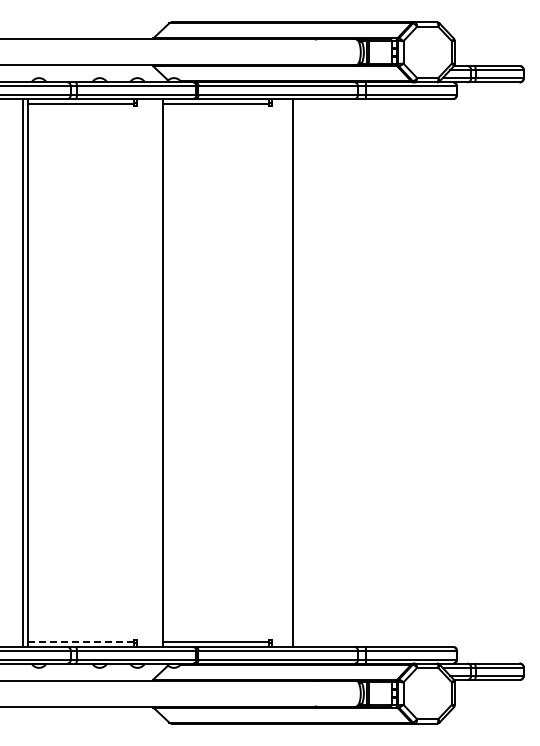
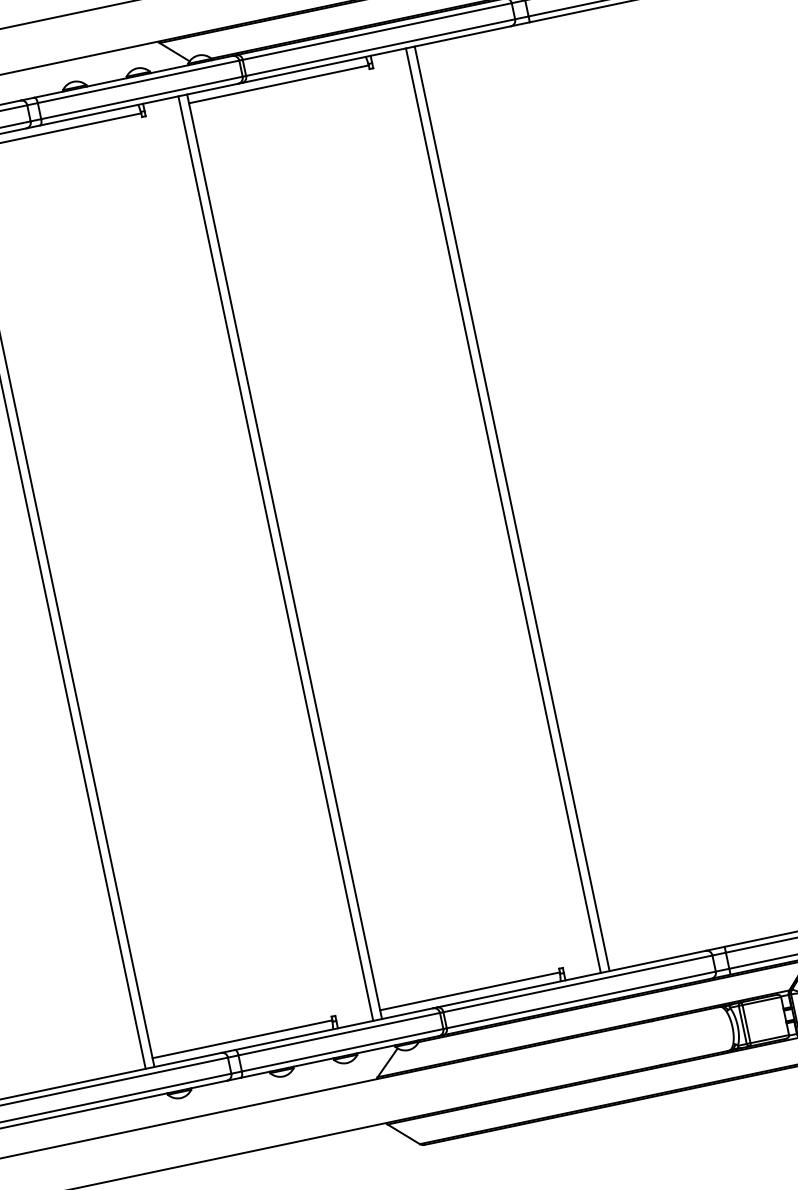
line: (157, 372) -> (275, 557), added
line: (297, 372) -> (511, 508), added
line: (81, 641) -> (242, 1038), dashed -> solid

